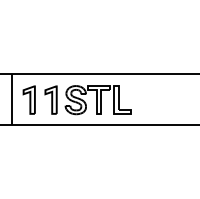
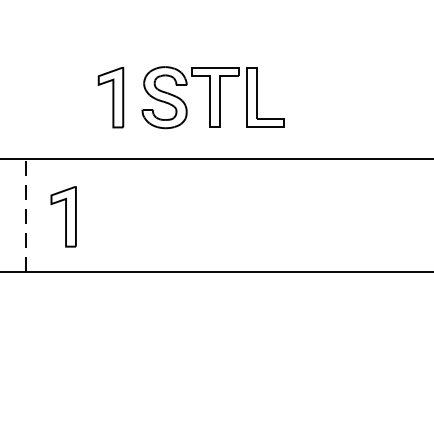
line: (11, 99) -> (25, 215), solid -> dashed
part: (87, 100) -> (189, 98), moved

